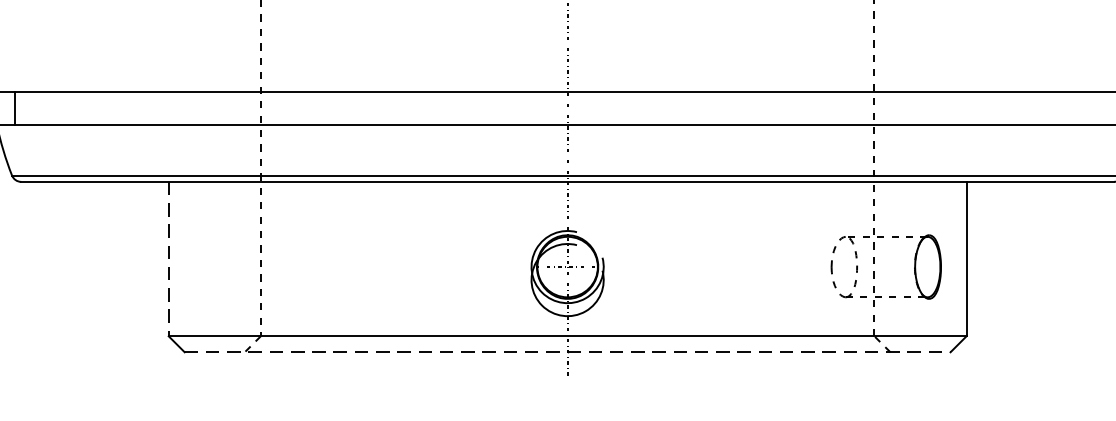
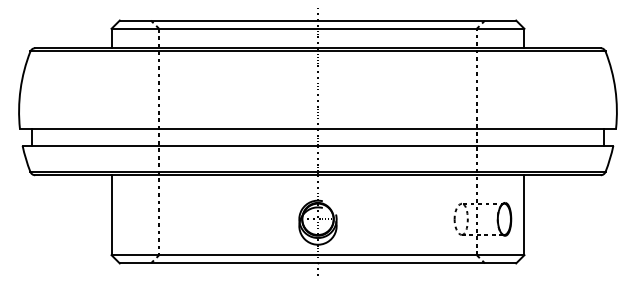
line: (168, 259) -> (111, 215), dashed -> solid
line: (568, 352) -> (318, 263), dashed -> solid

